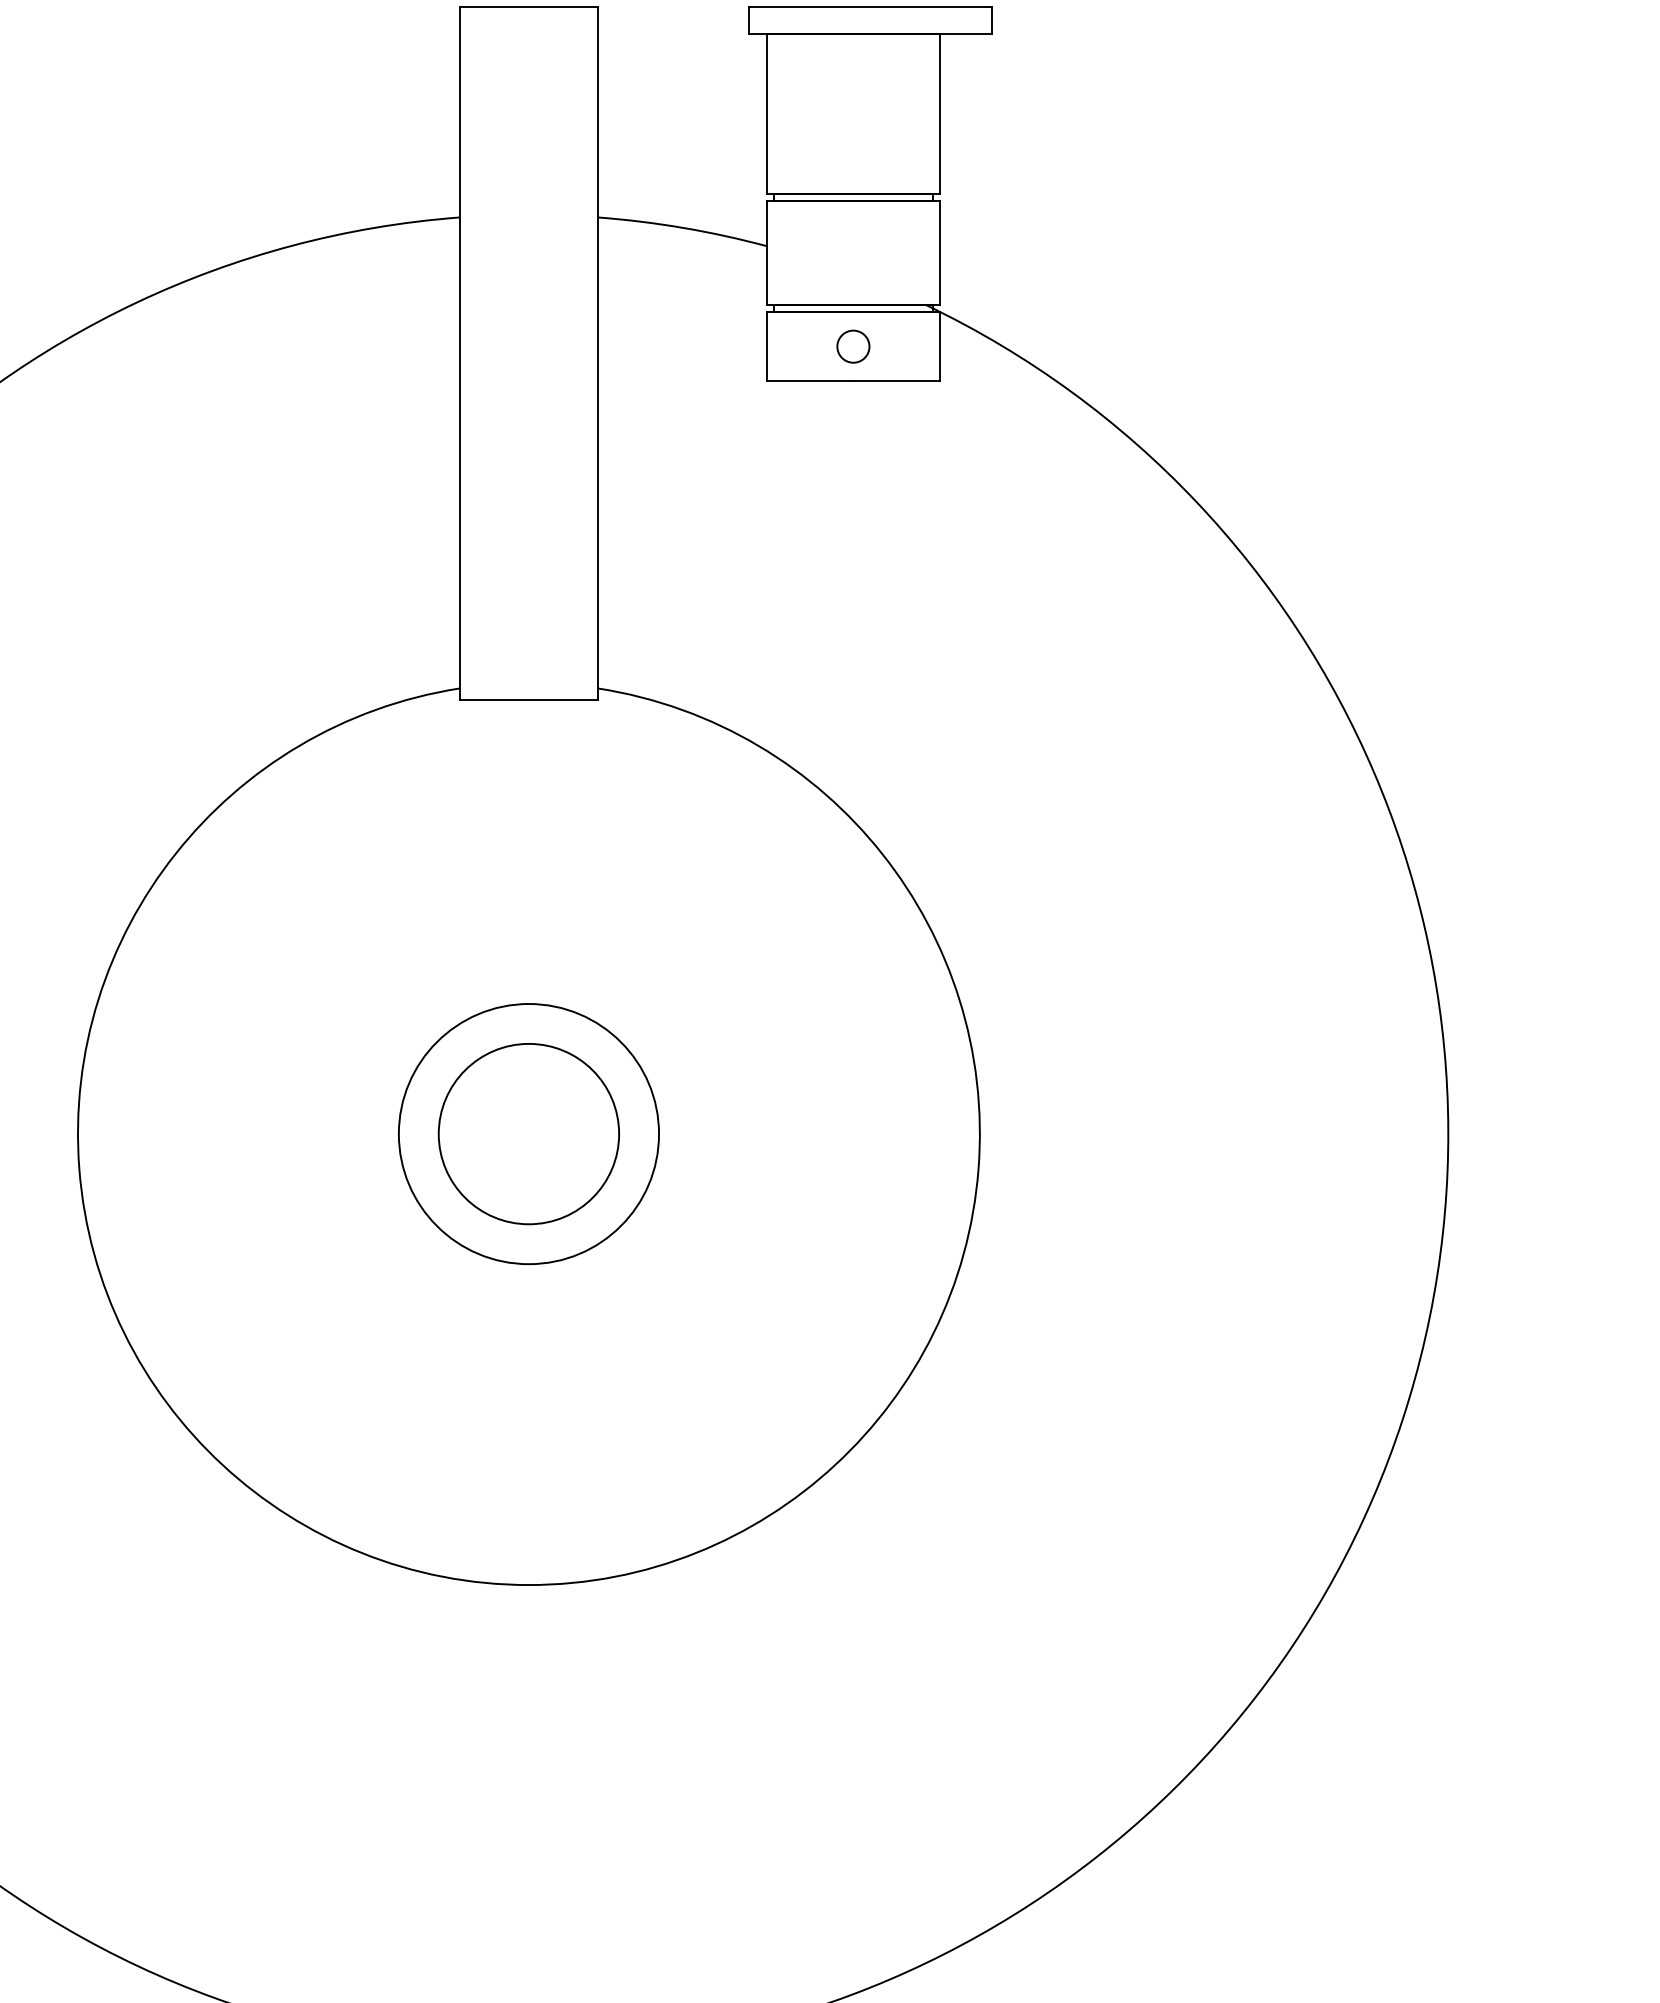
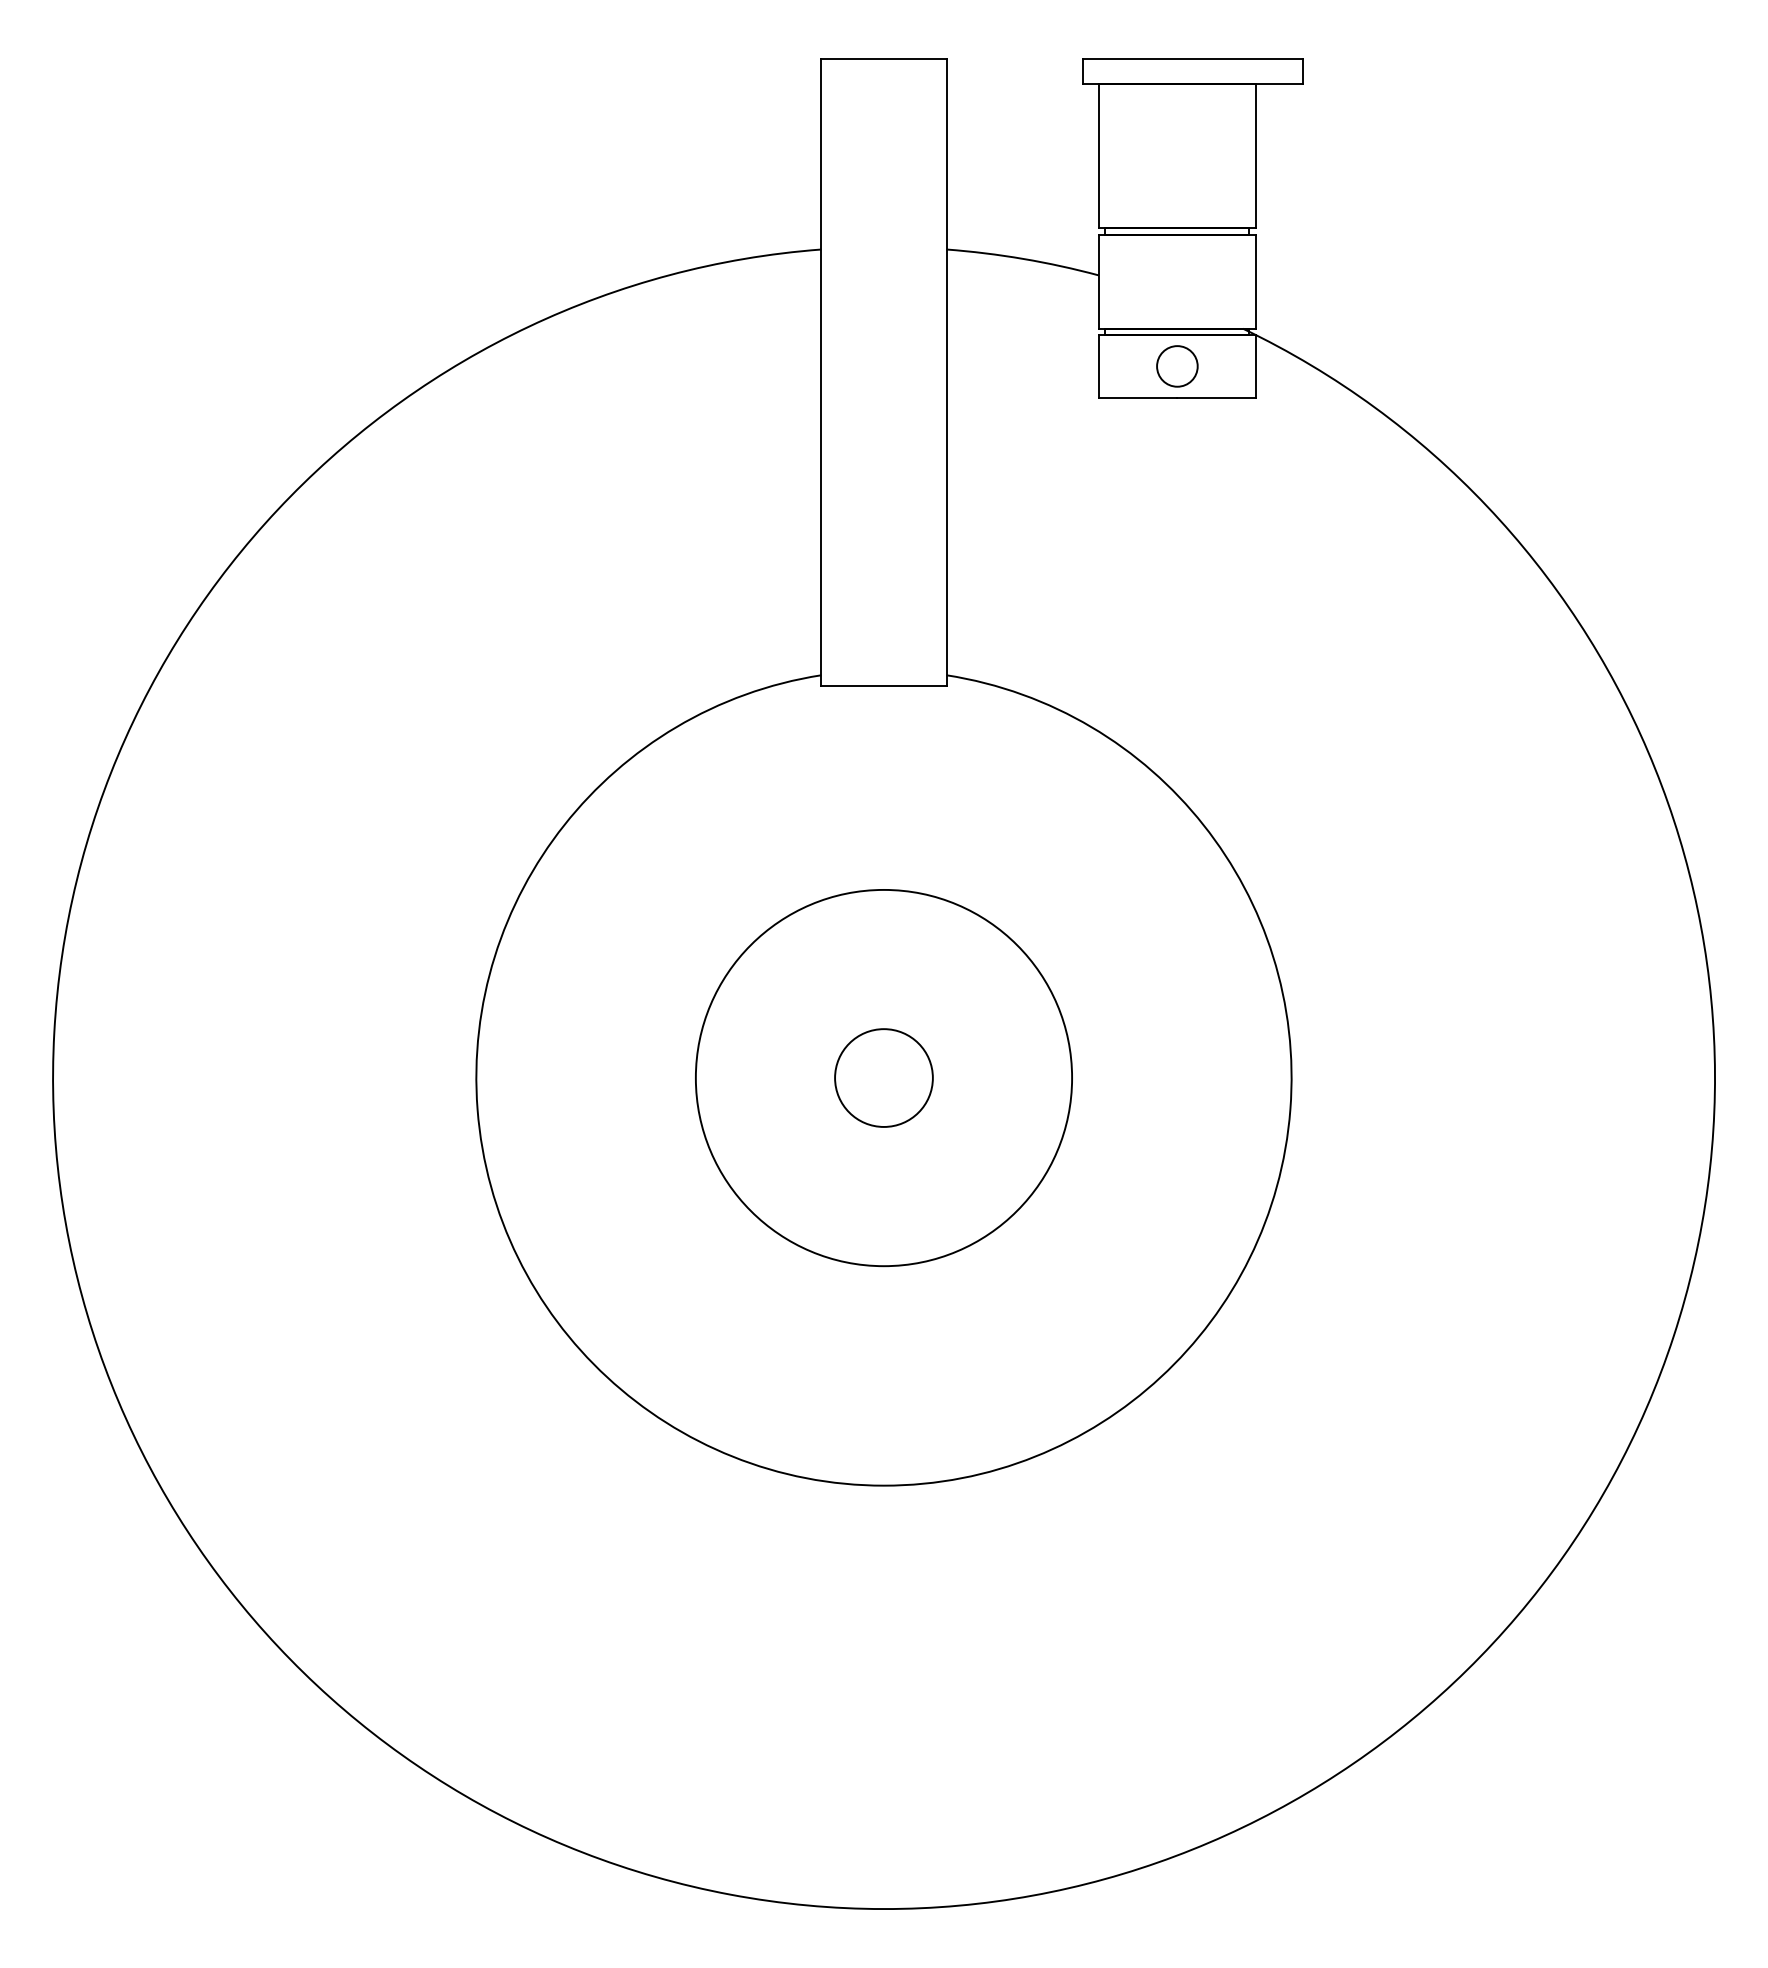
circle: (852, 345) -> (1176, 365), size x1.4
circle: (528, 1133) -> (883, 1077), size x0.6
circle: (528, 1133) -> (883, 1077), size x1.6

